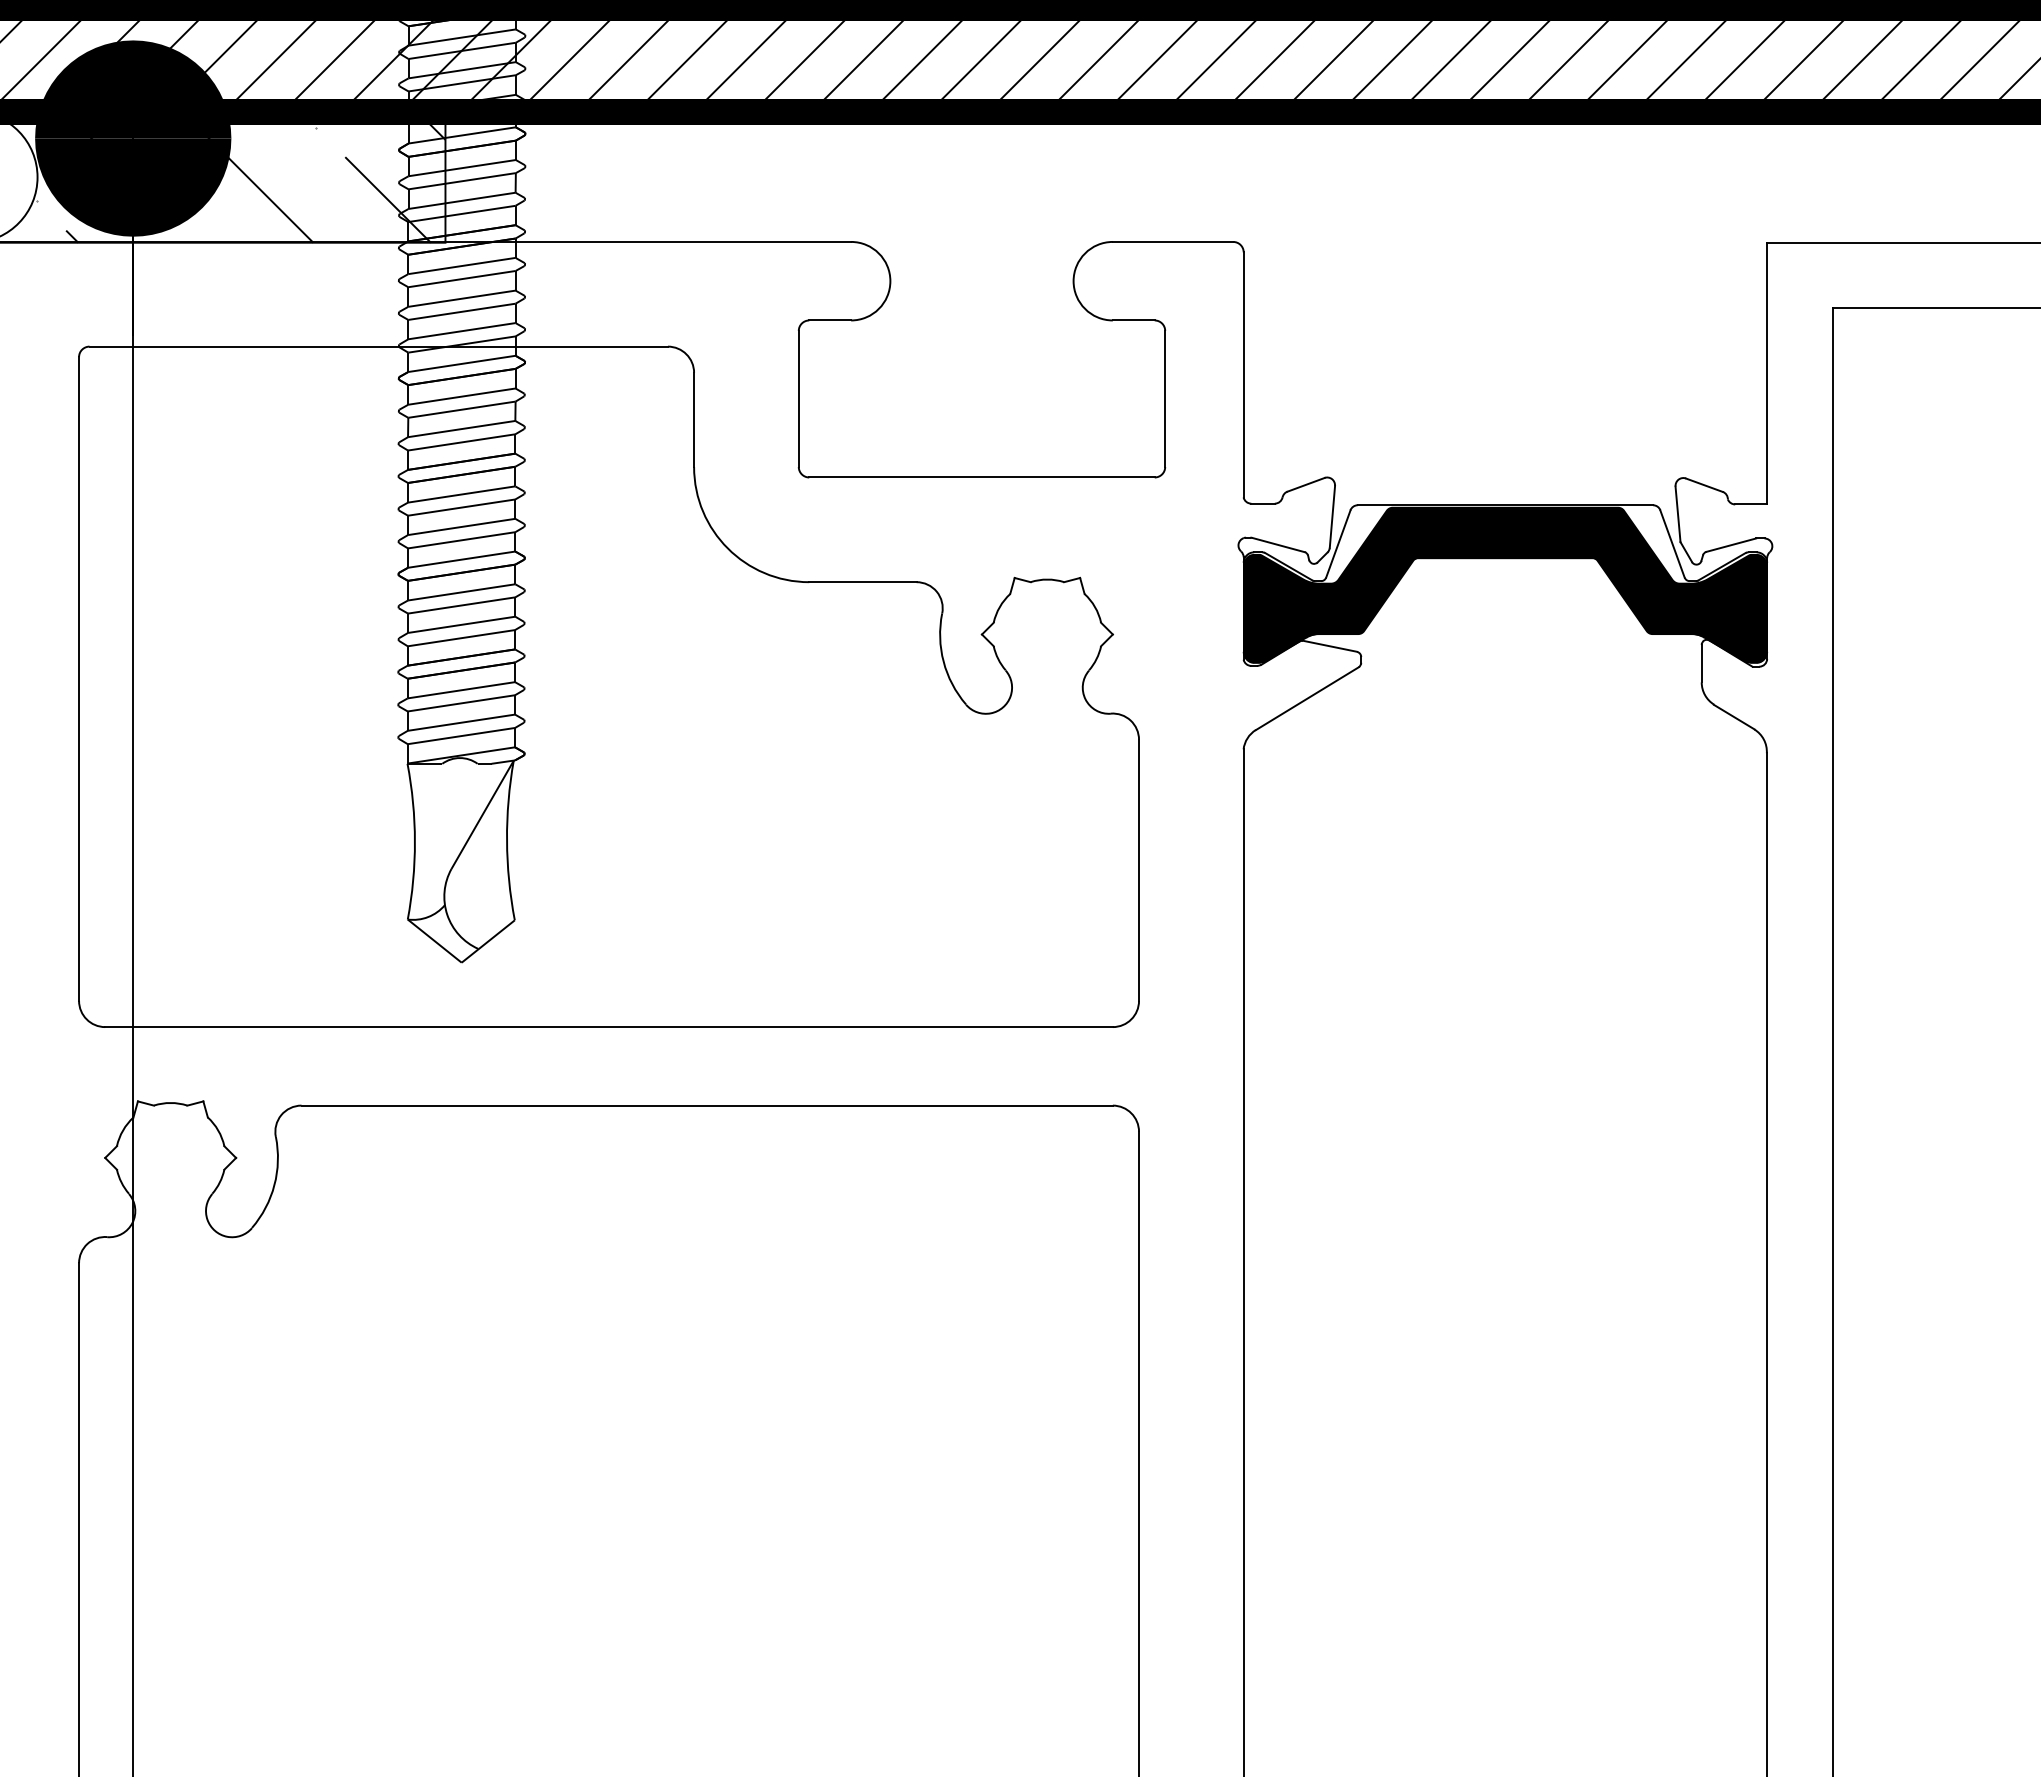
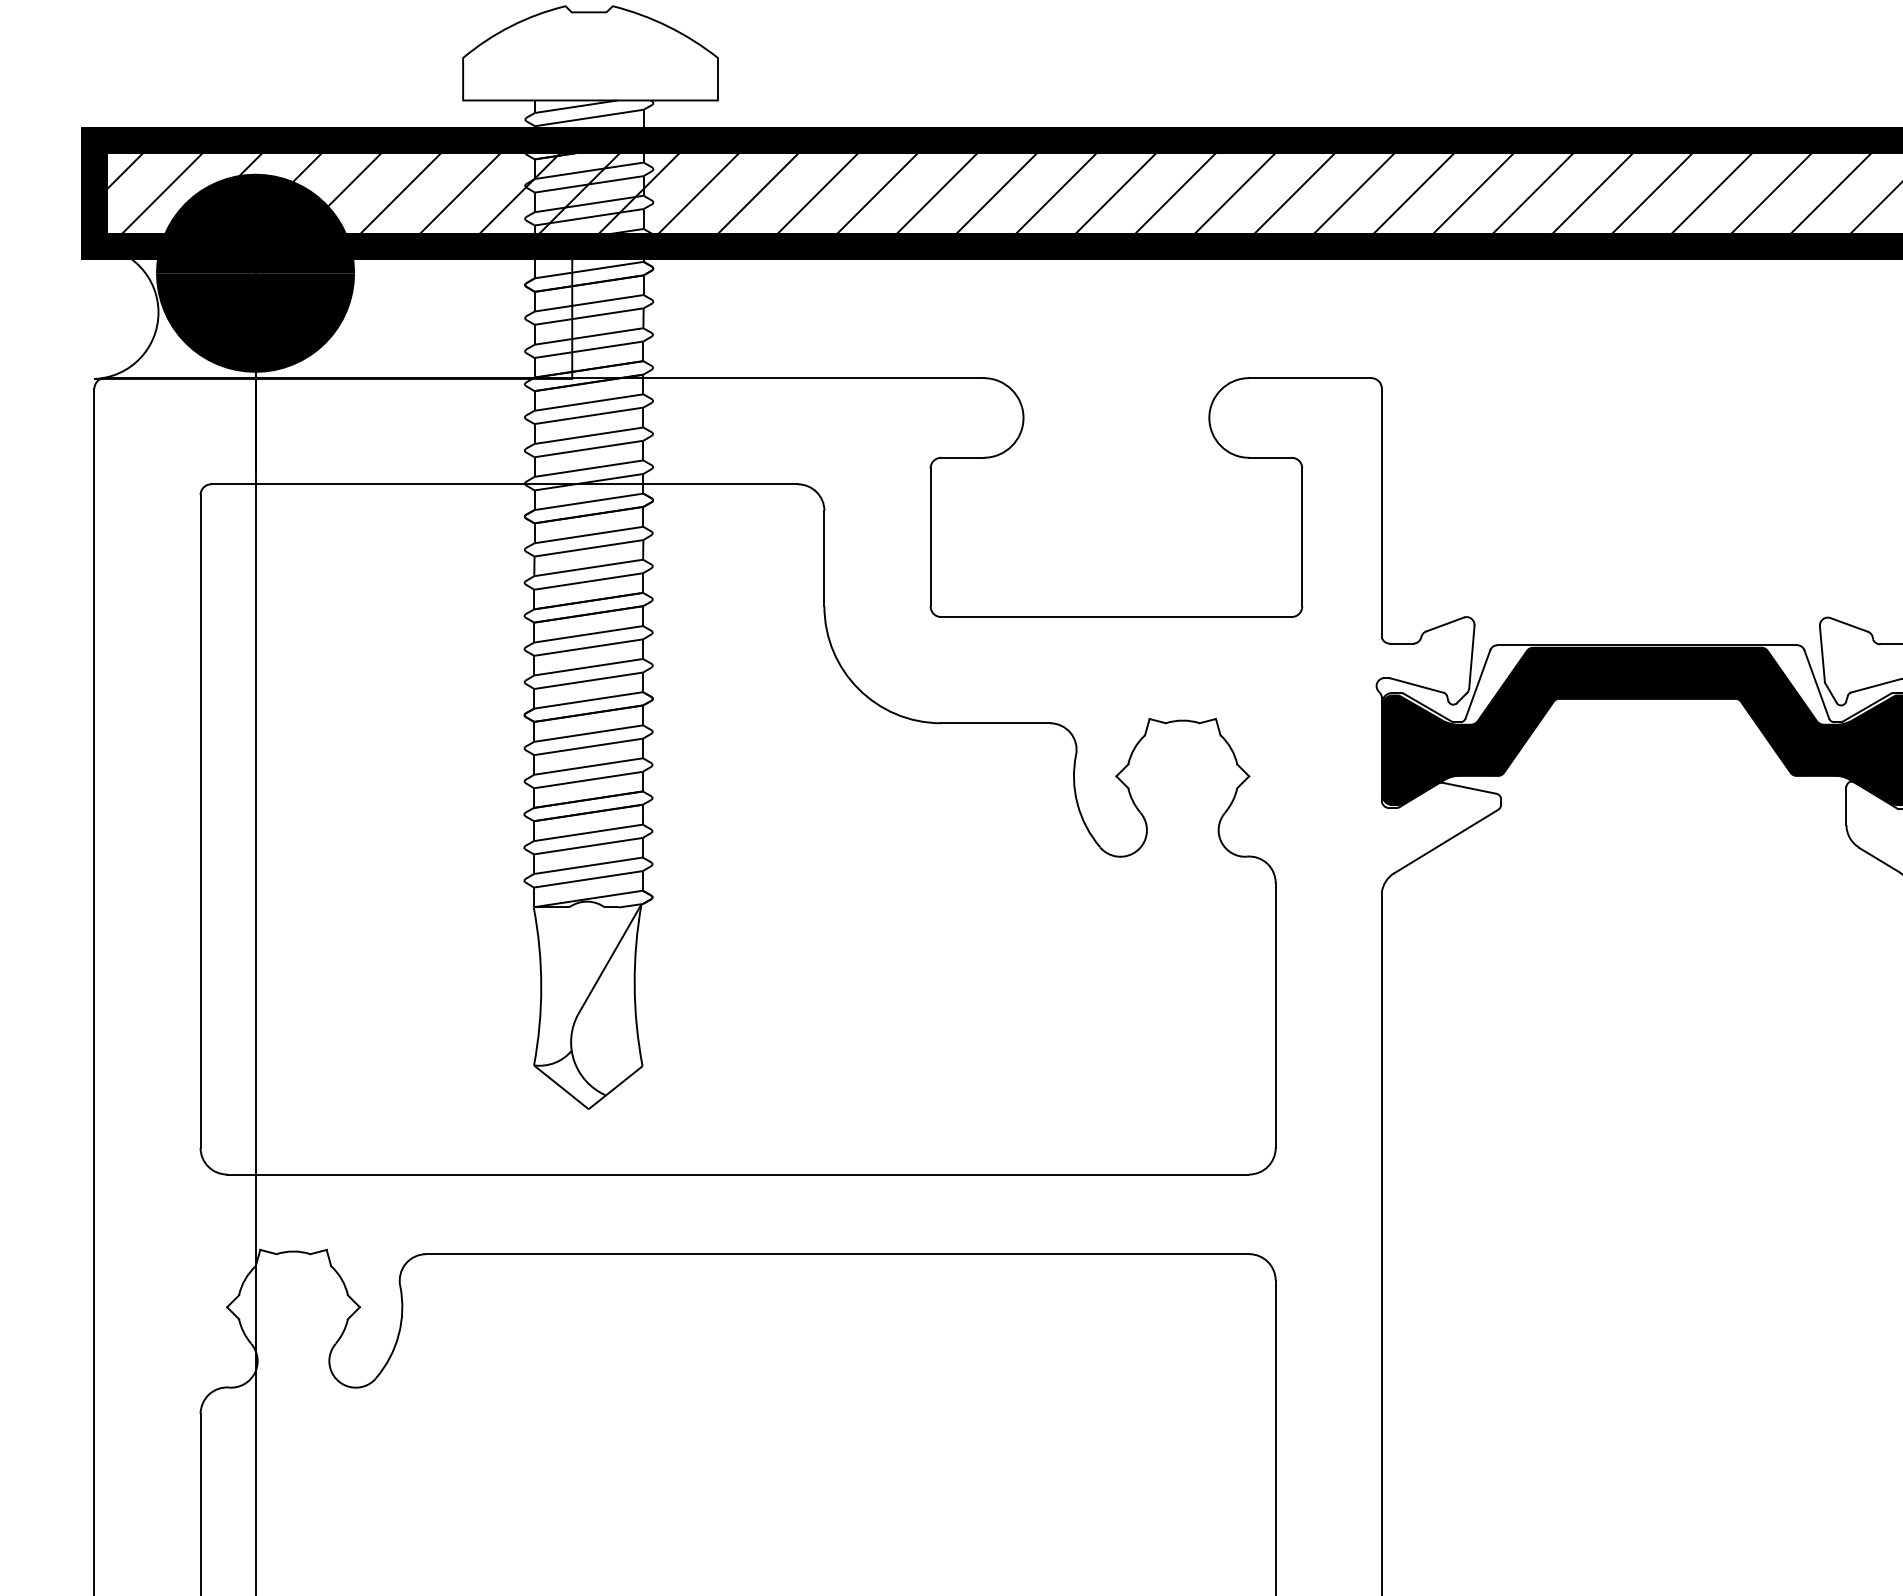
hatch: (240, 176) -> (364, 311), removed

